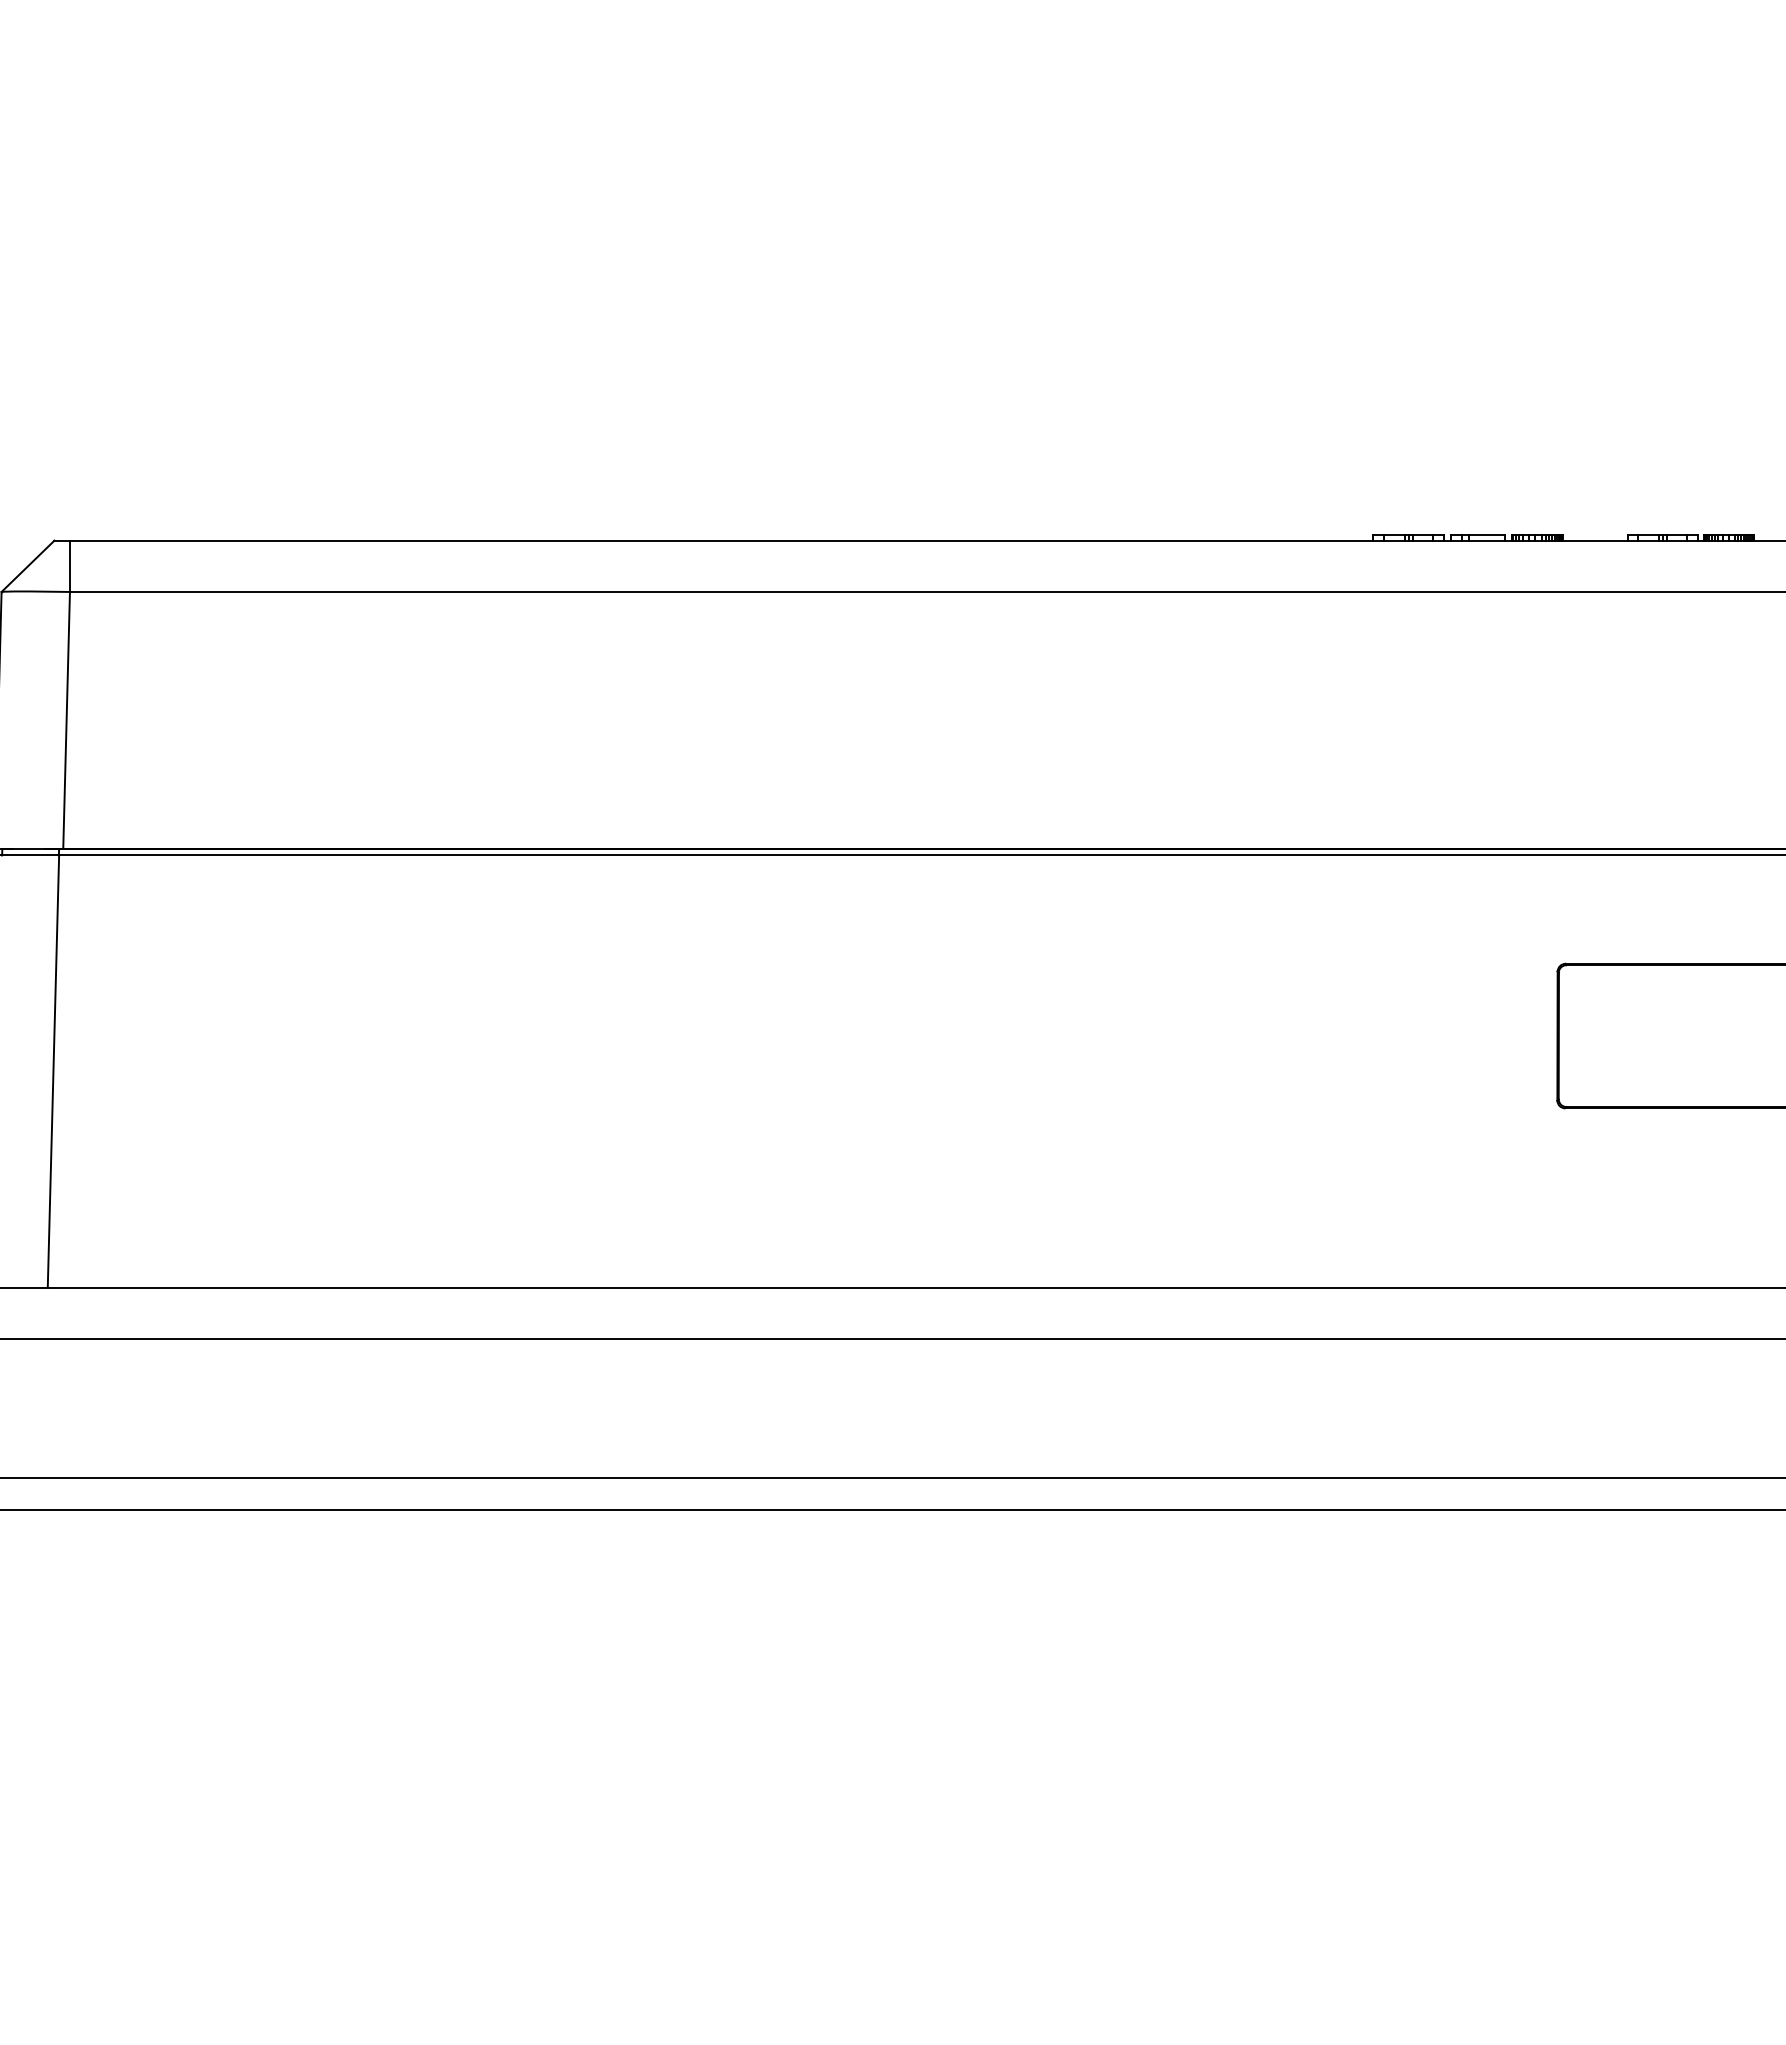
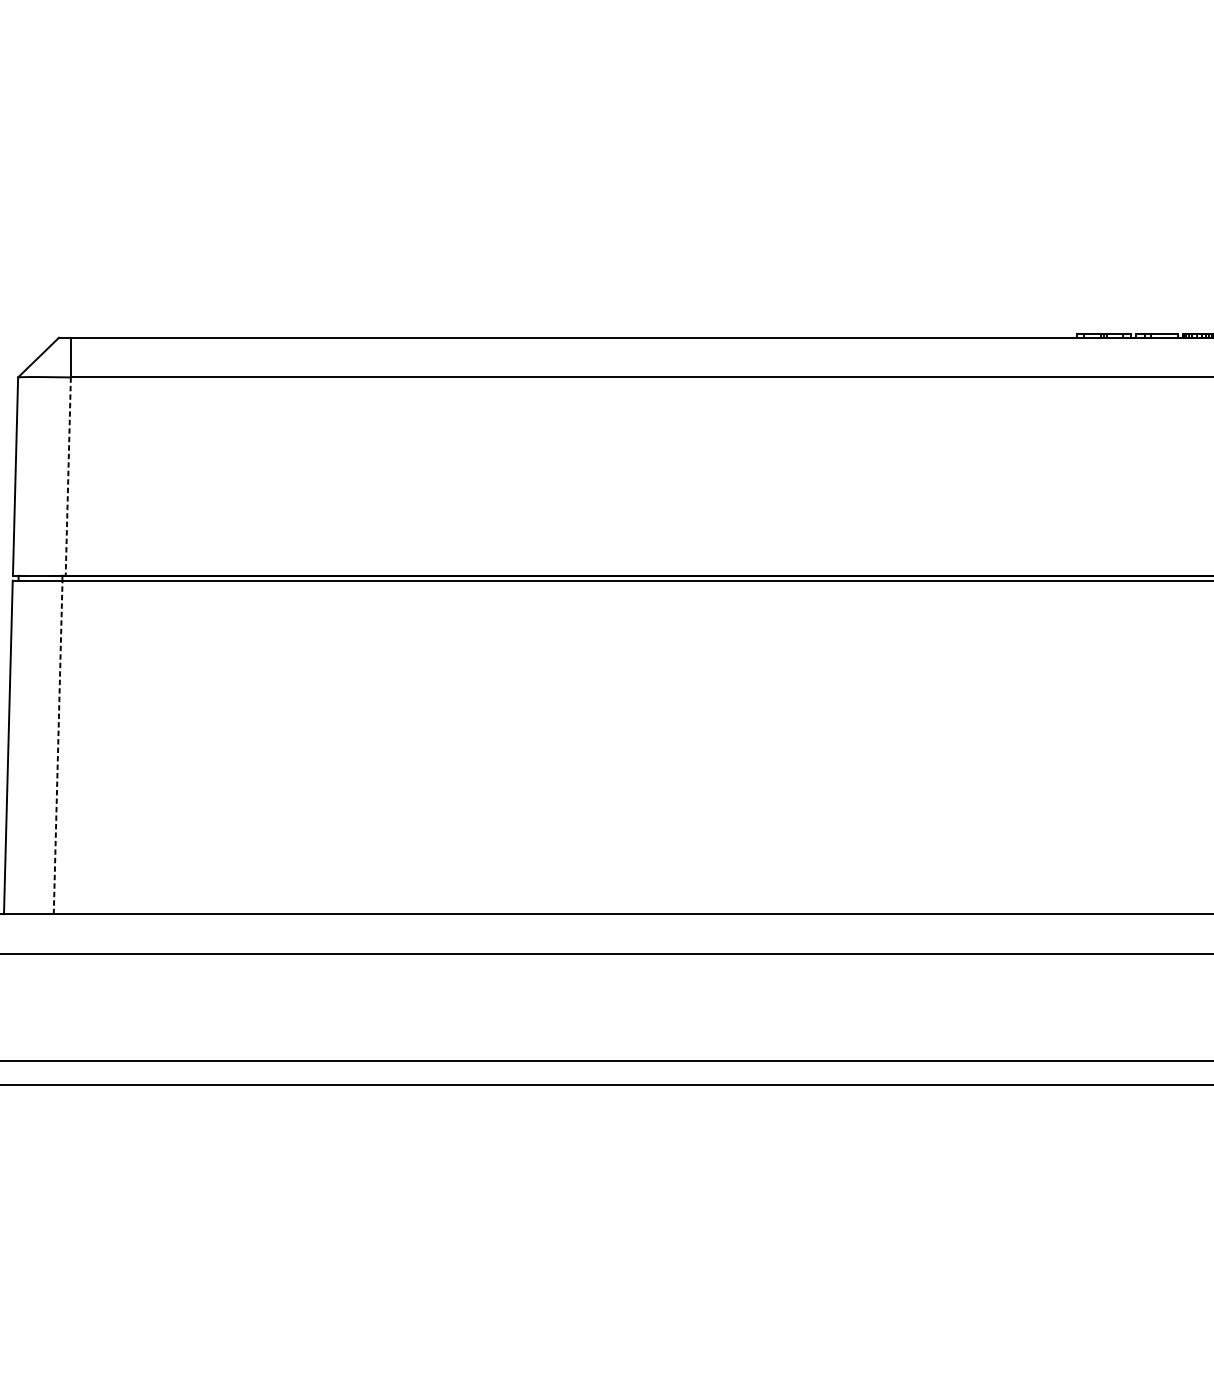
line: (66, 720) -> (68, 476), solid -> dashed
line: (53, 1071) -> (58, 747), solid -> dashed

